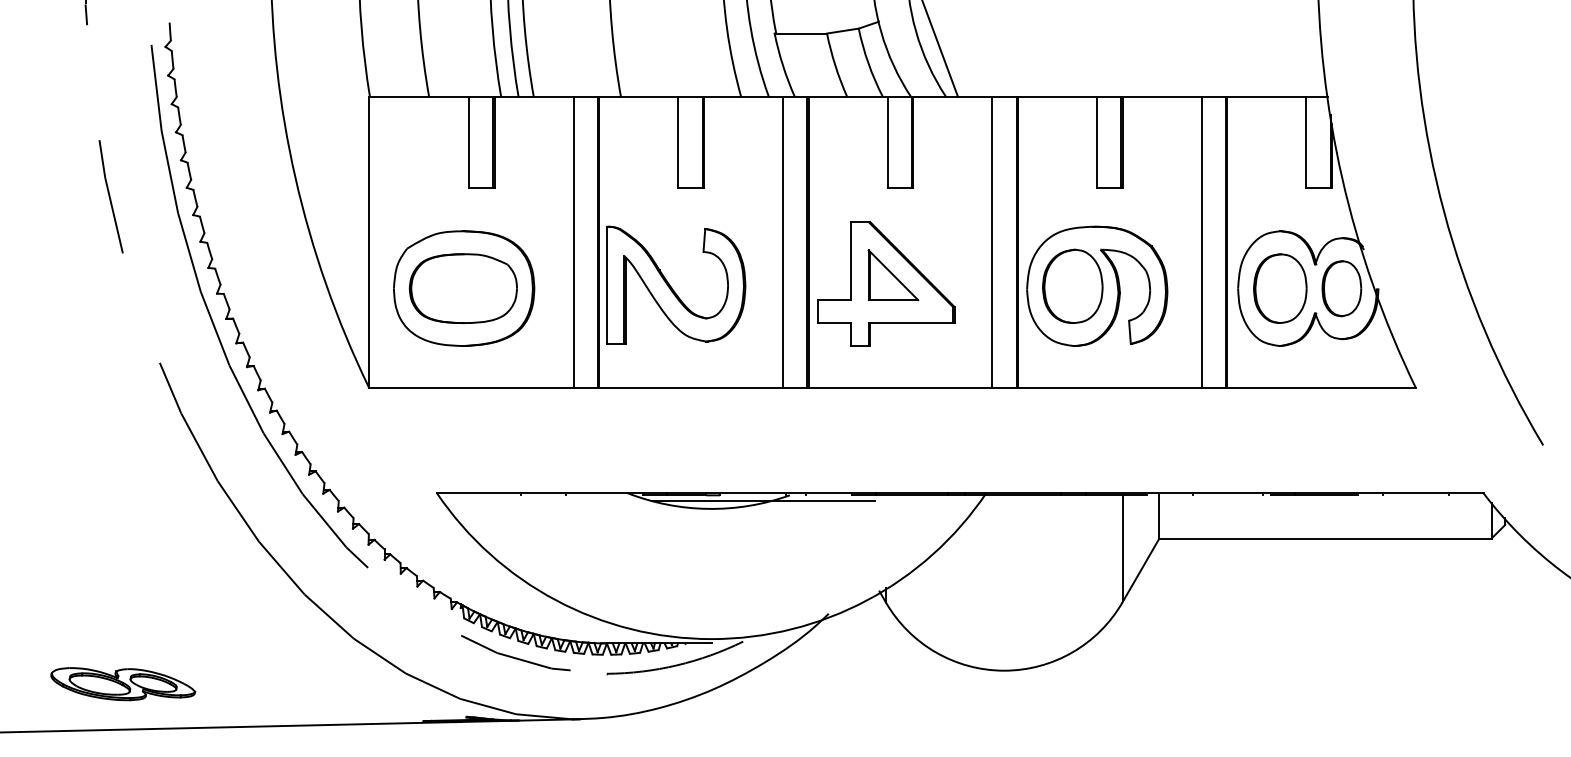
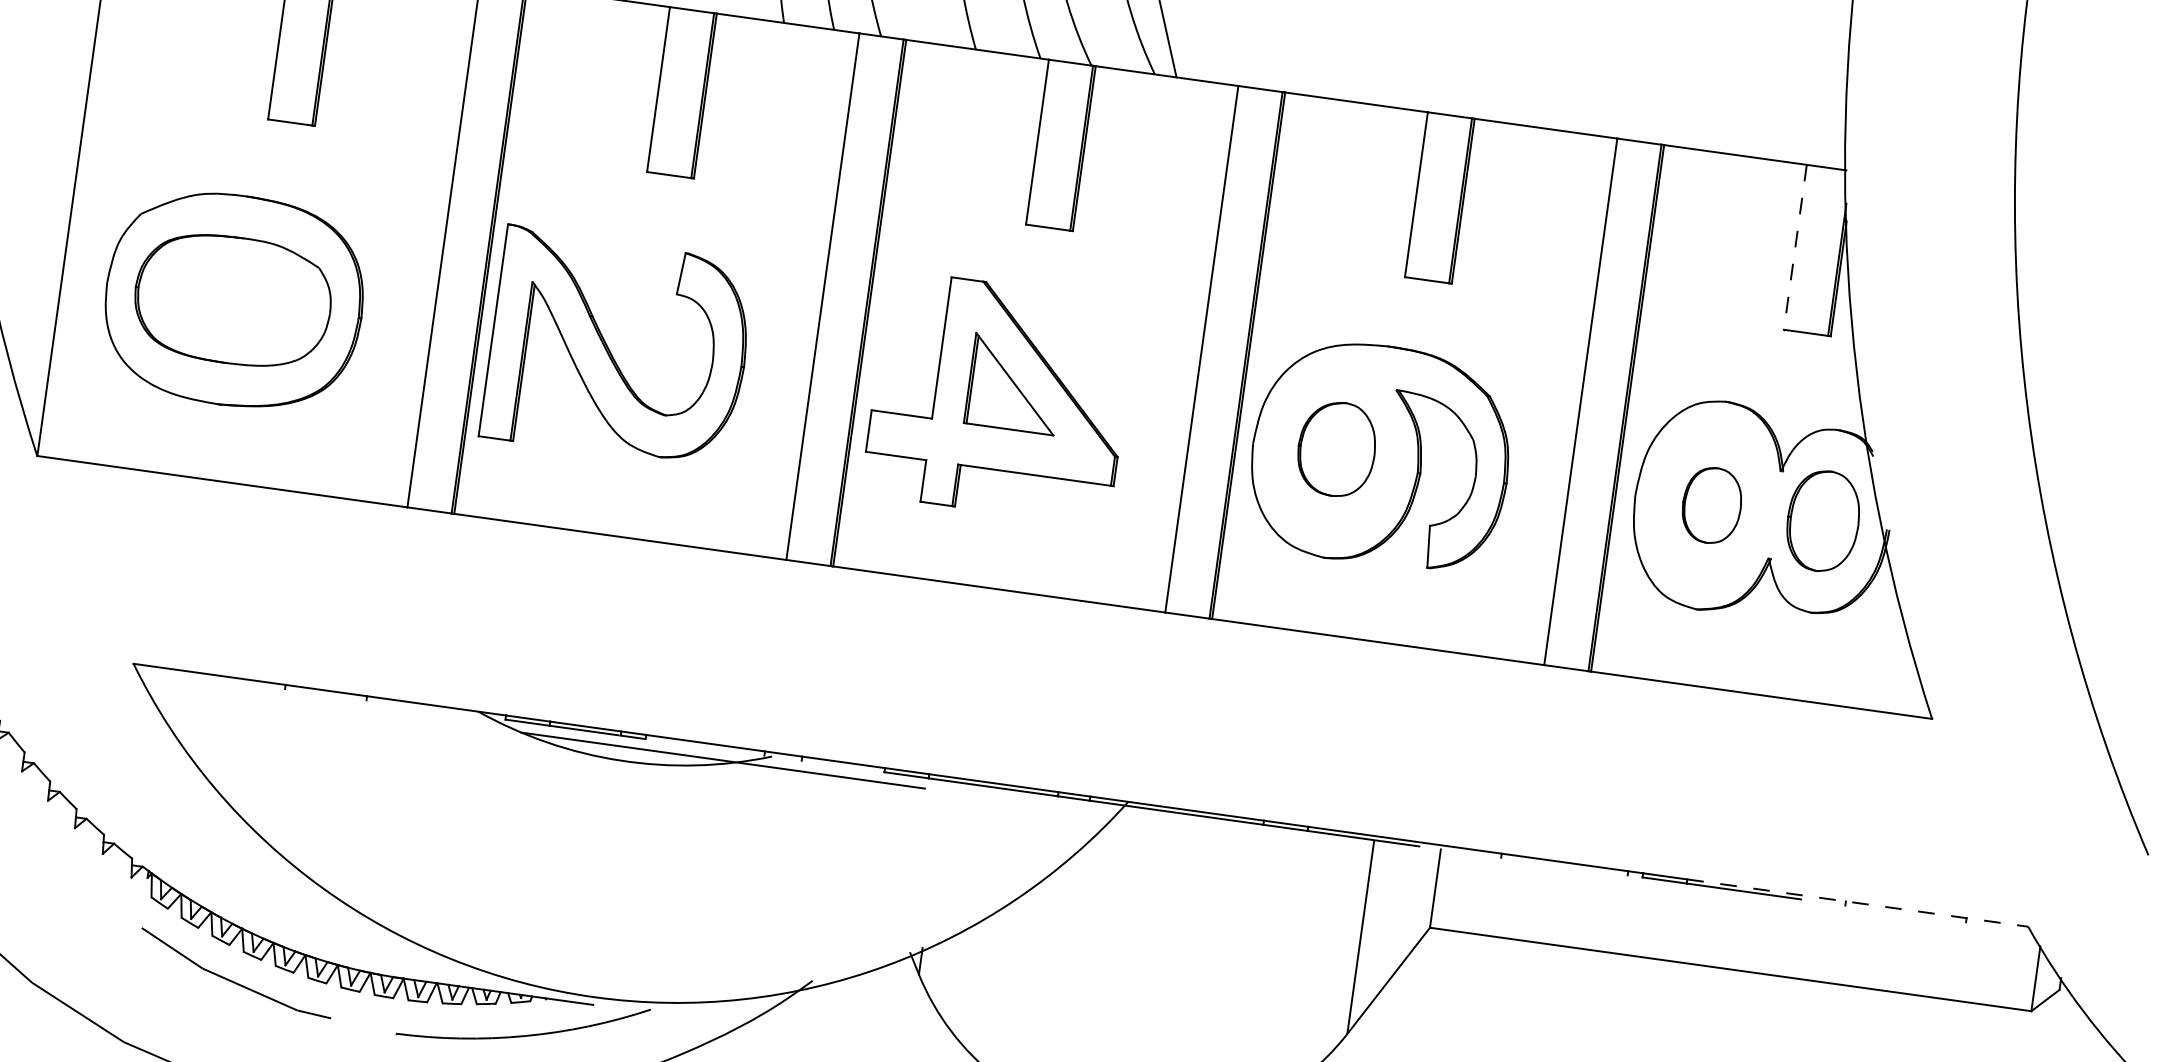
line: (1306, 142) -> (1795, 247), solid -> dashed
part: (1072, 285) -> (1336, 447), size x0.7
part: (1280, 288) -> (1712, 505), size x0.6
line: (1389, 493) -> (1858, 903), solid -> dashed

